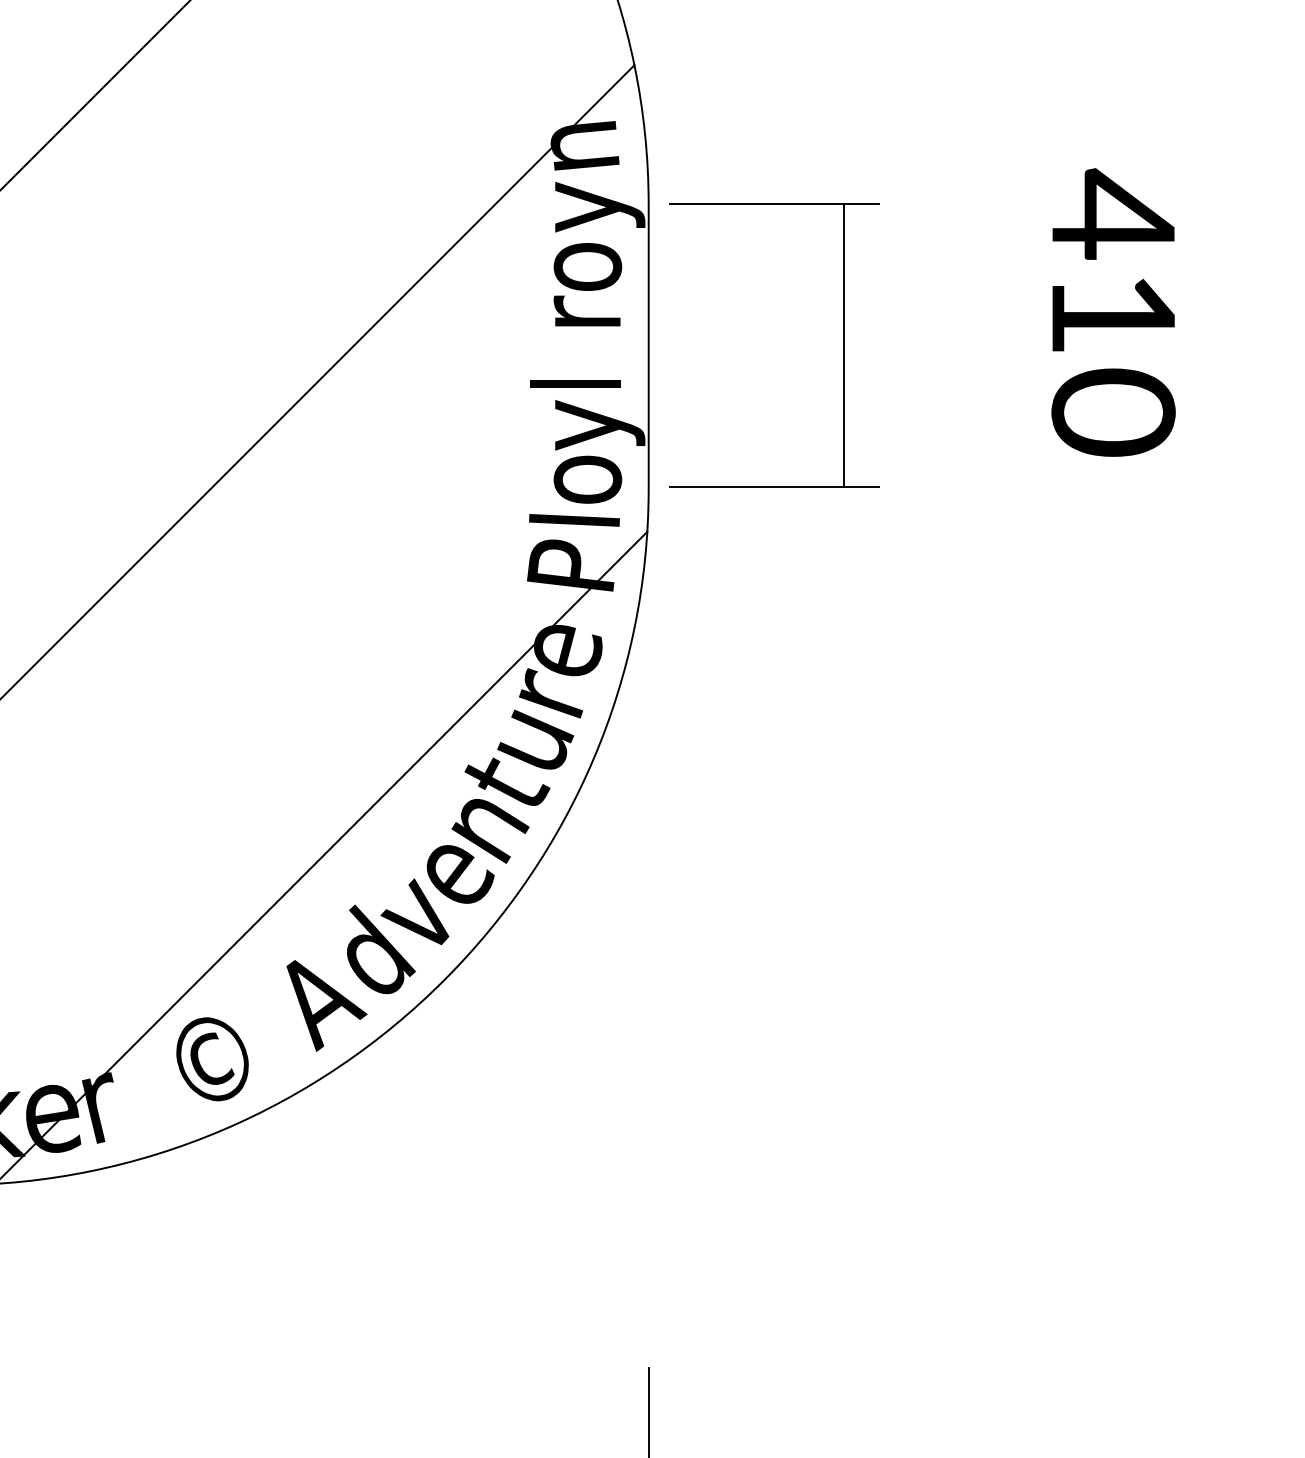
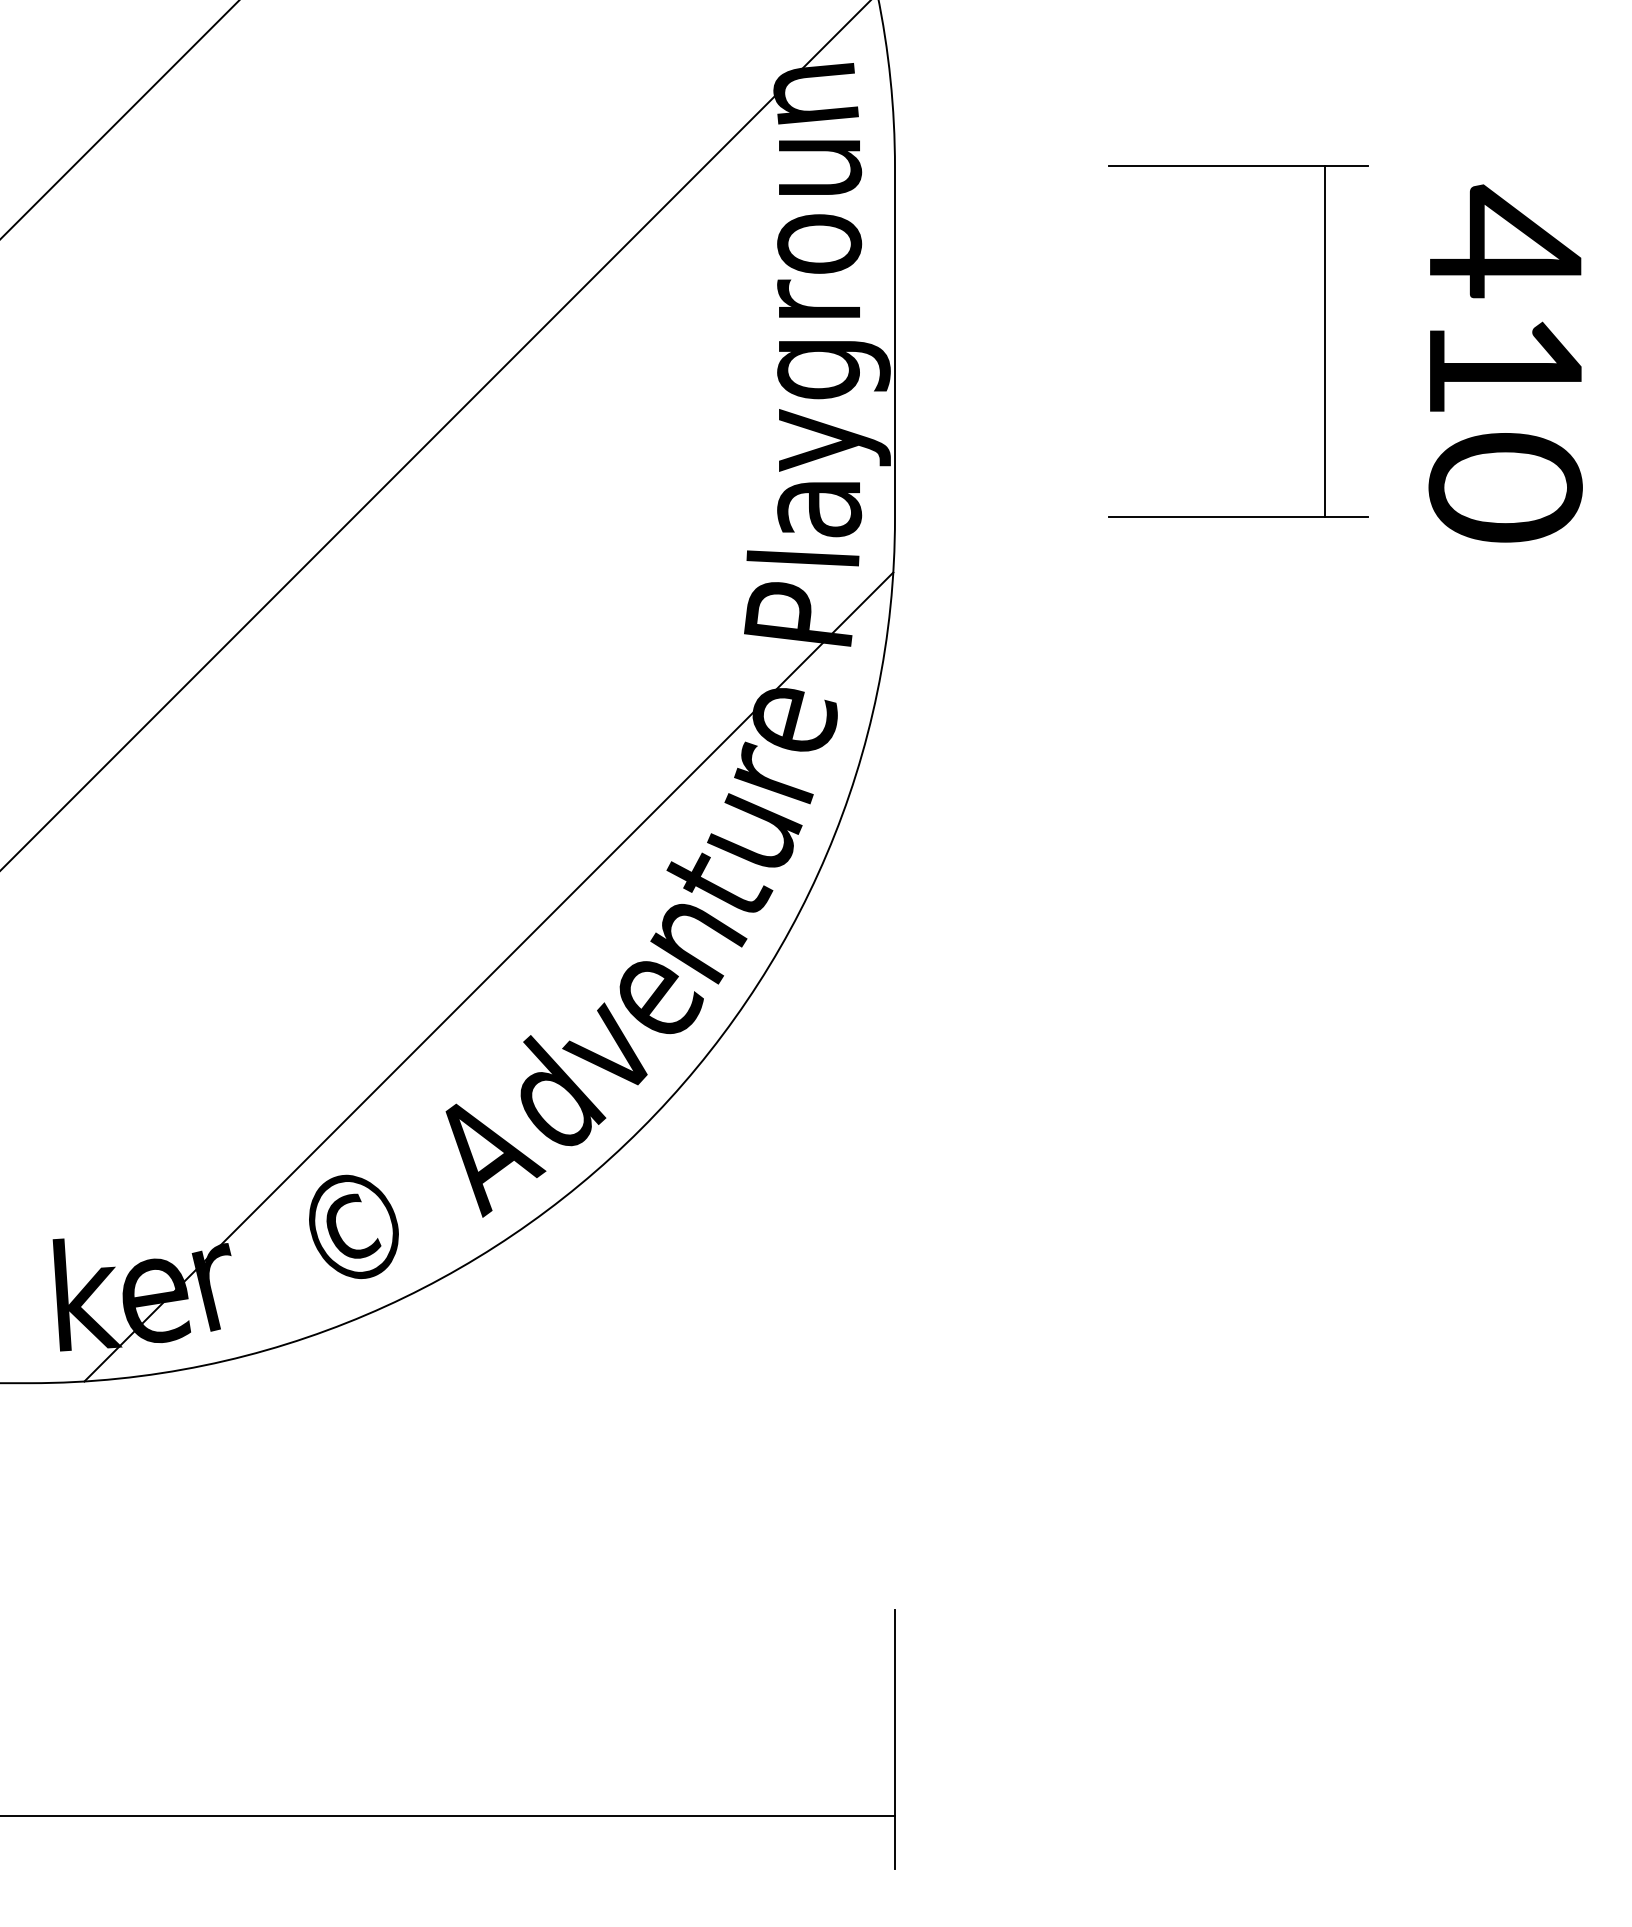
text: (599, 206) -> (834, 169), y -> u
text: (1113, 312) -> (1505, 363), moved
part: (844, 345) -> (1324, 341), moved
text: (587, 368) -> (819, 370), l -> g
text: (587, 479) -> (819, 507), o -> a

